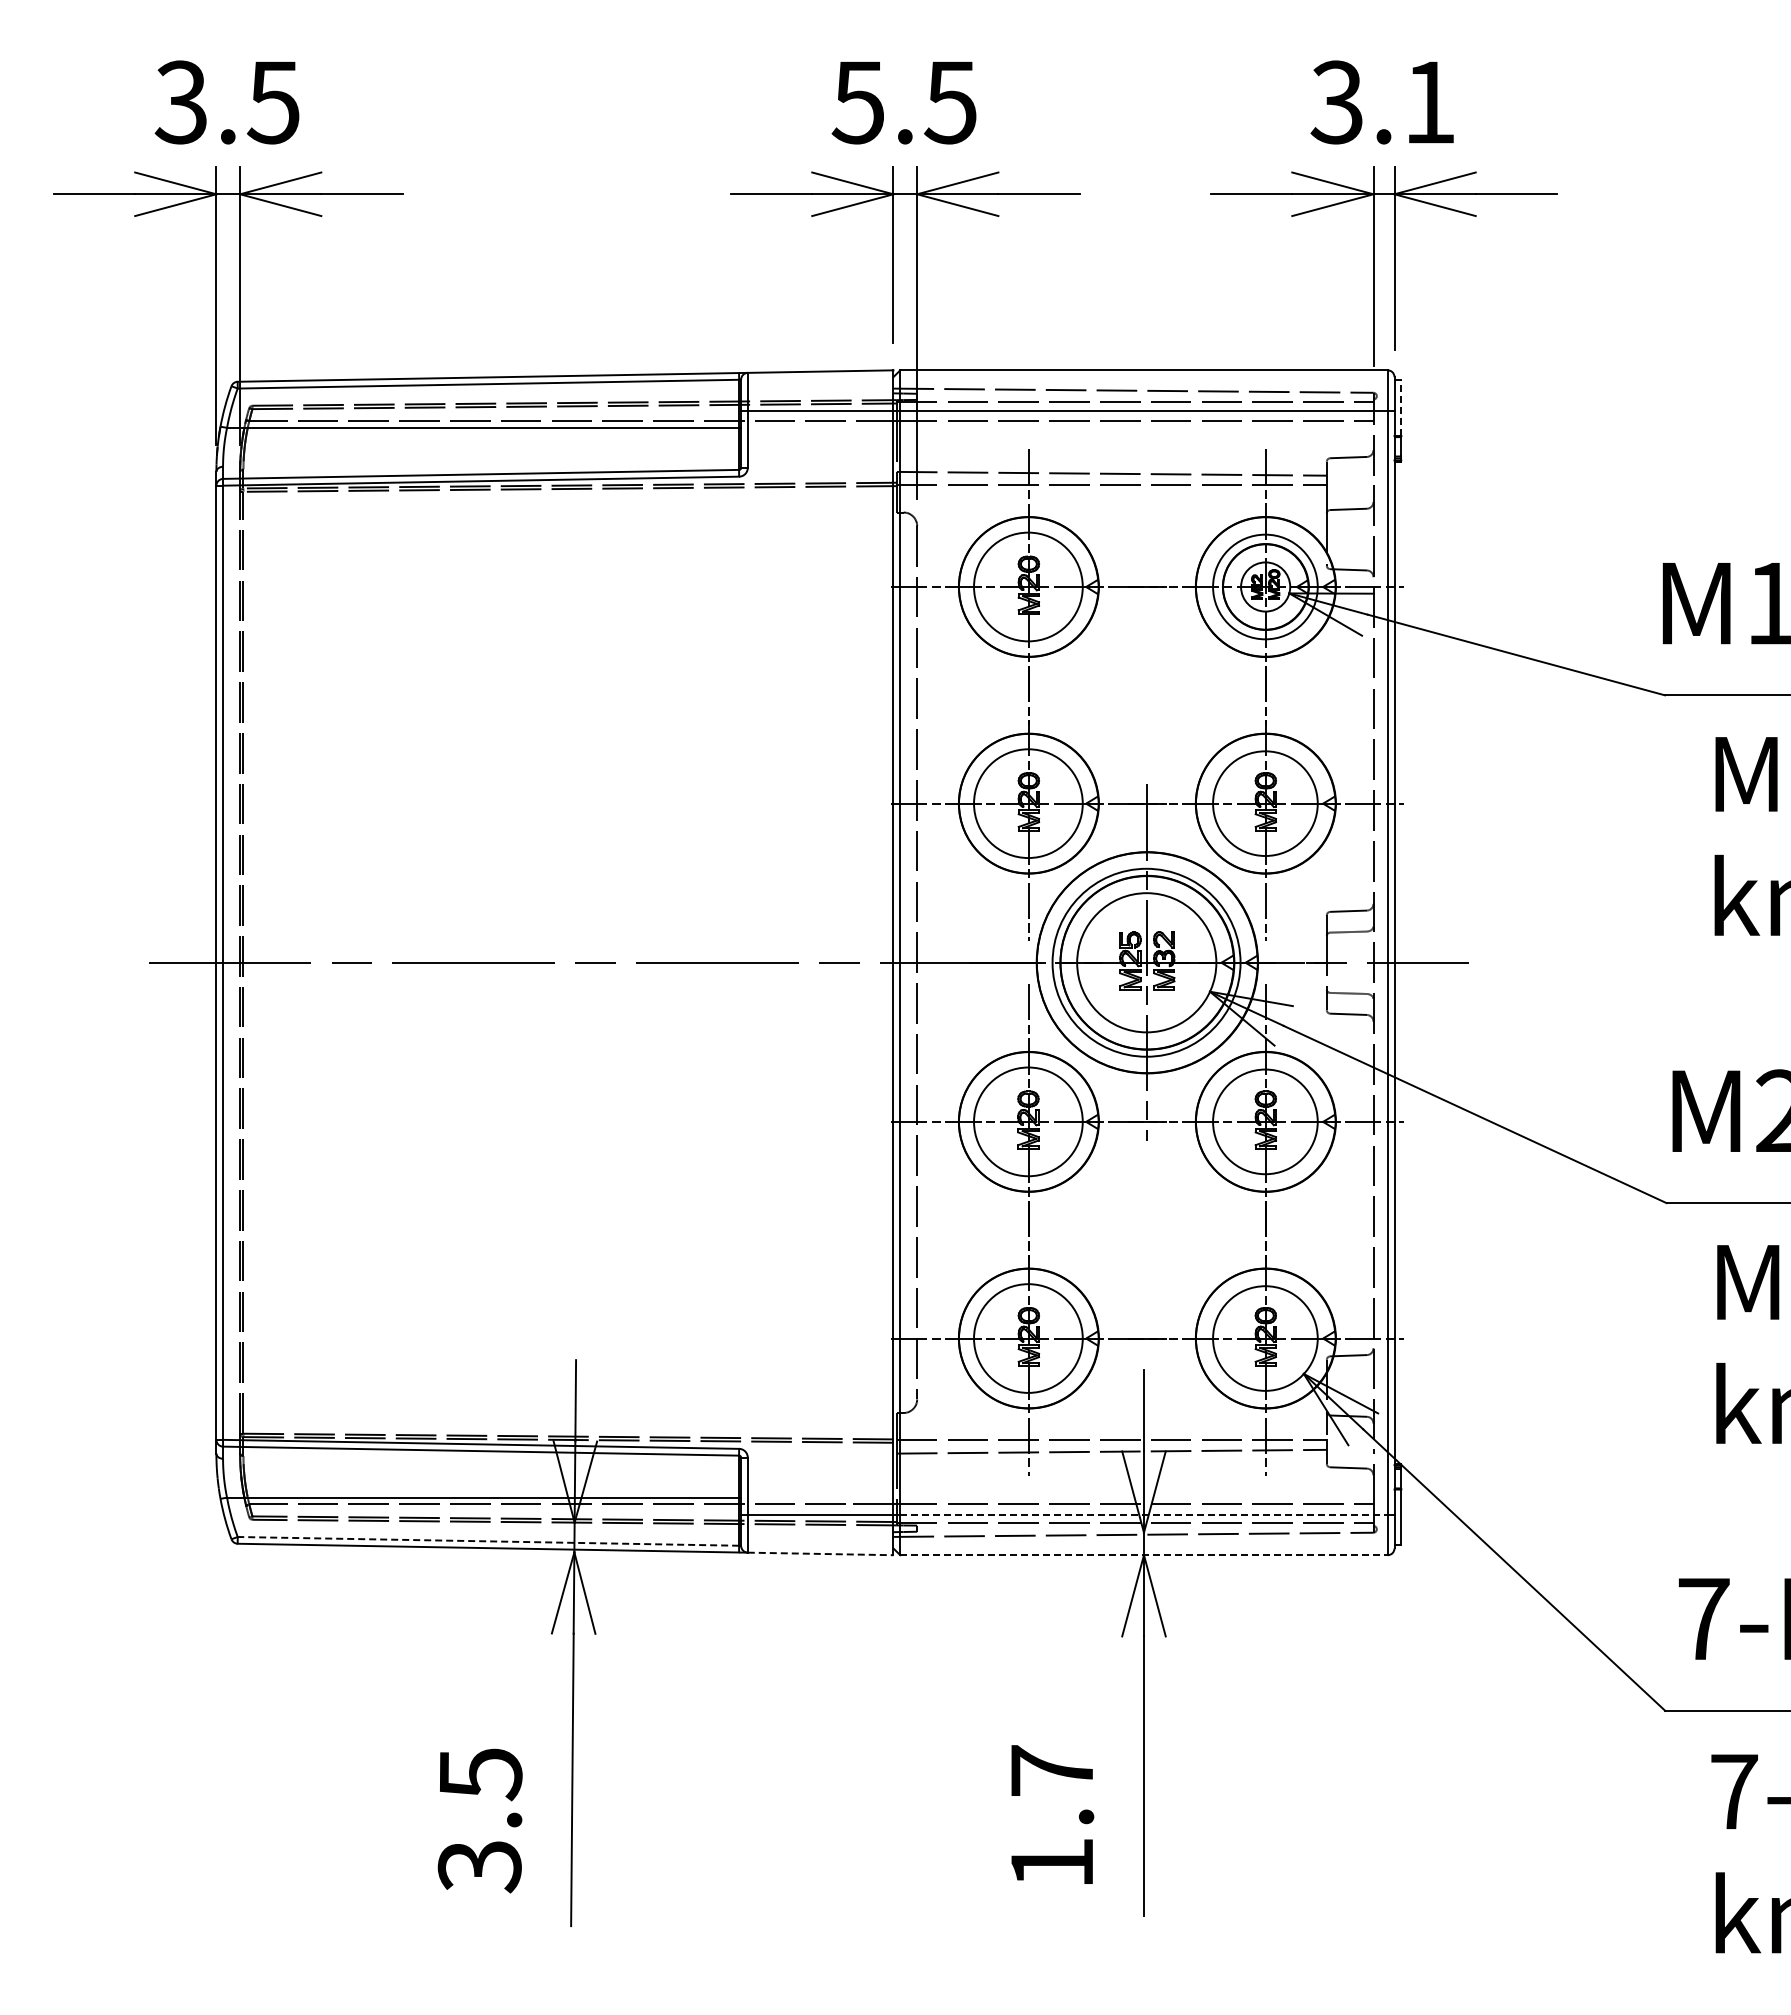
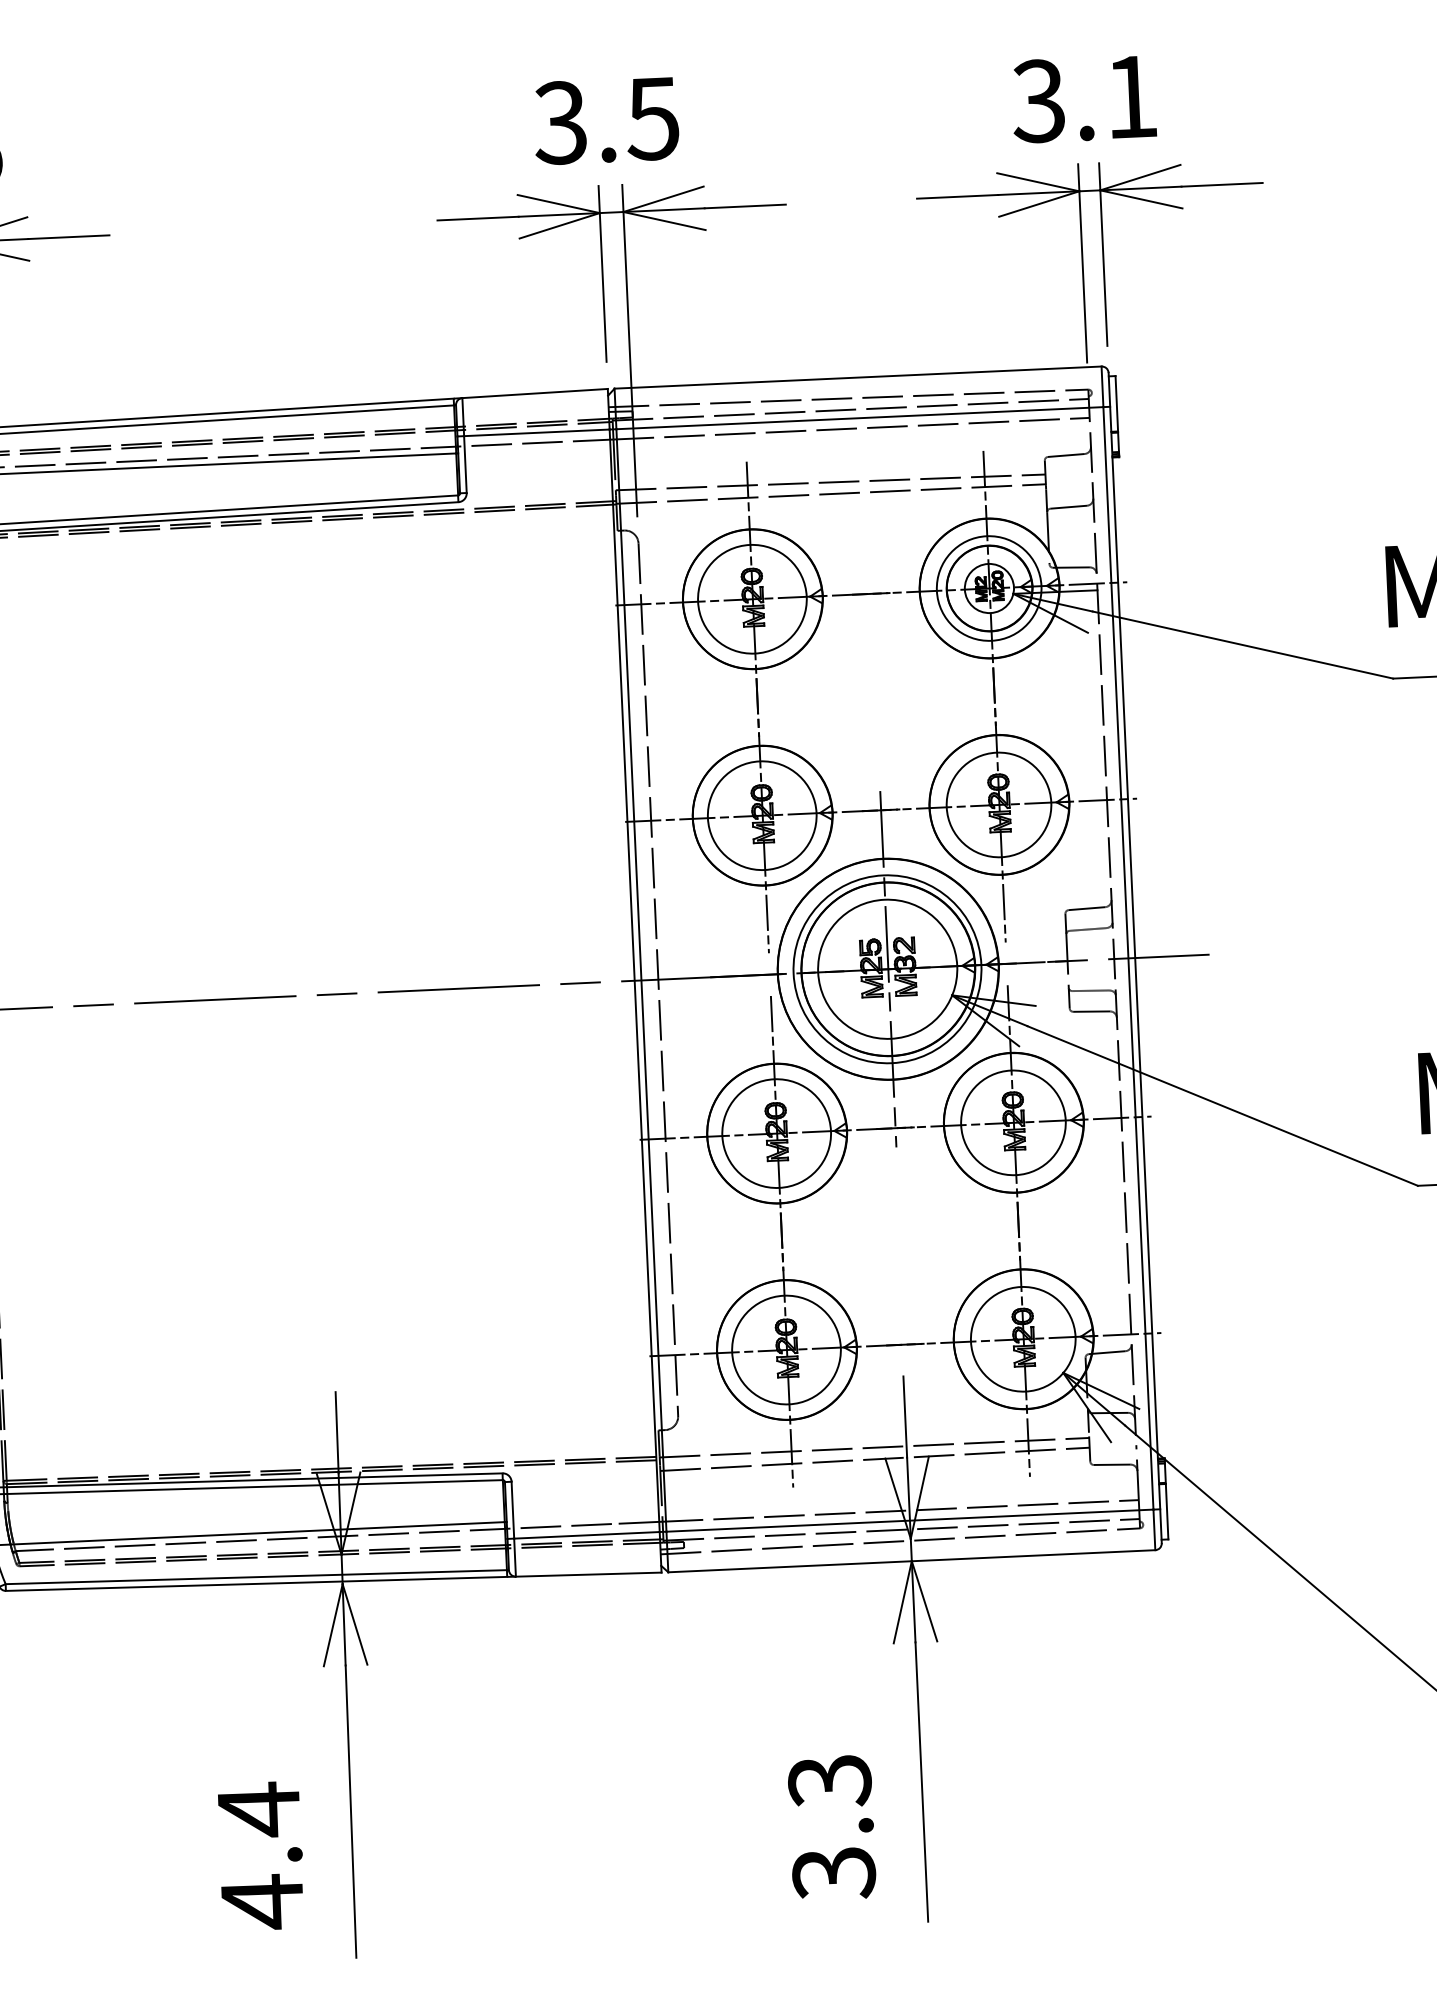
text: (857, 102) -> (559, 123), 5.5 -> 3.5
line: (1401, 408) -> (1117, 404), dashed -> solid
line: (1143, 1514) -> (909, 1520), dashed -> solid
line: (488, 1541) -> (256, 1577), dashed -> solid
line: (820, 1553) -> (588, 1574), dashed -> solid
line: (1143, 1555) -> (911, 1561), dashed -> solid
text: (1052, 1817) -> (832, 1827), 1.7 -> 3.3
text: (479, 1820) -> (260, 1856), 3.5 -> 4.4

